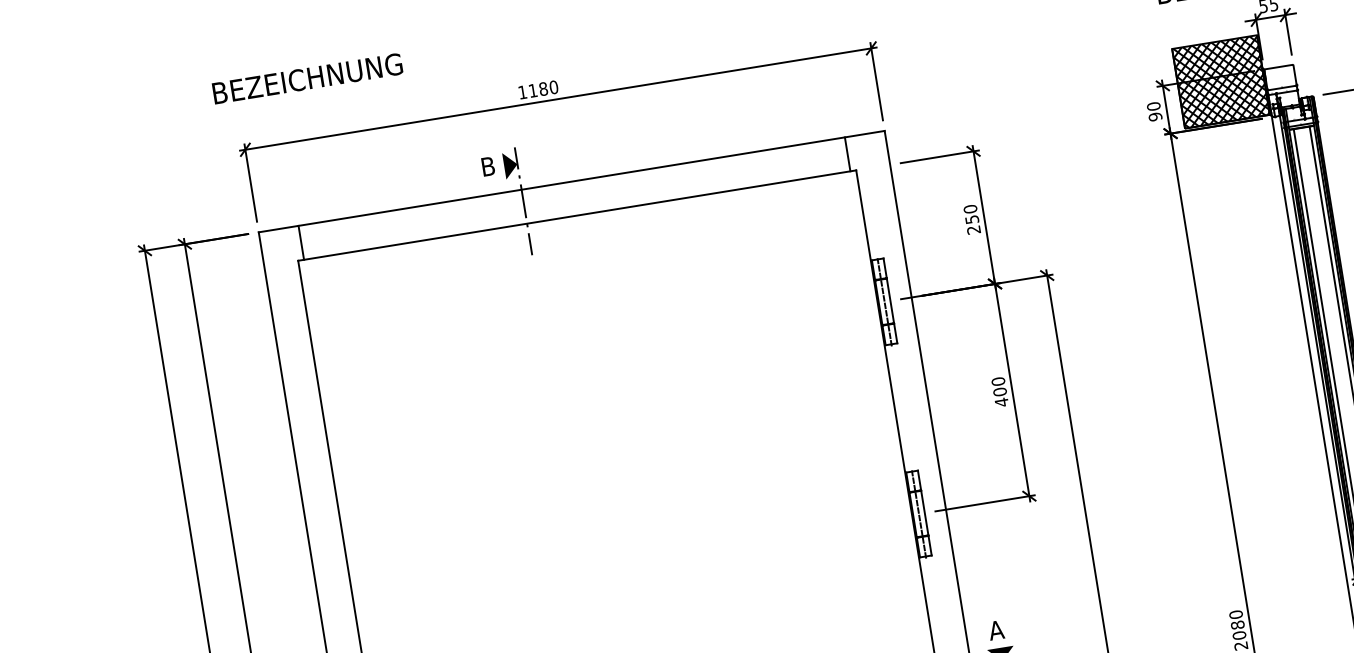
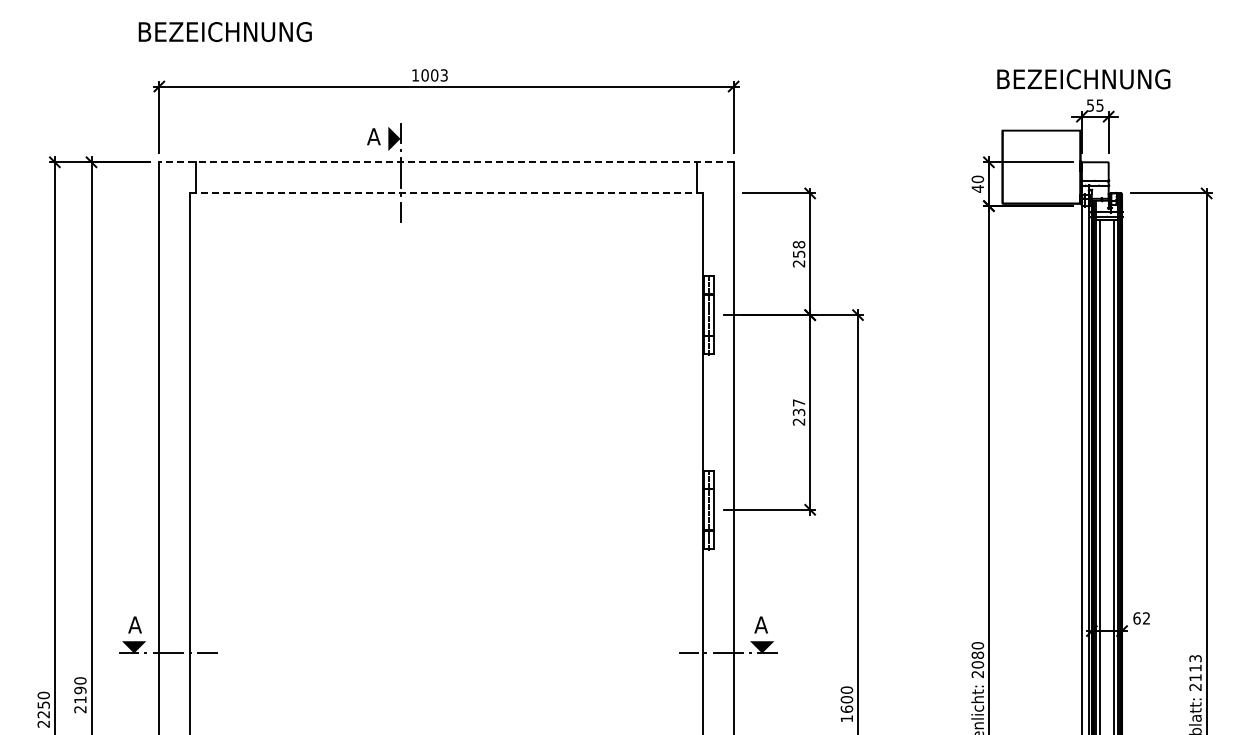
hatch: (1220, 81) -> (1041, 166), removed
text: (543, 89) -> (434, 75), 1180 -> 1003
text: (1155, 116) -> (977, 188), 90 -> 40
text: (487, 166) -> (373, 136), B -> A
line: (571, 181) -> (446, 162), solid -> dashed
text: (969, 209) -> (798, 244), 250 -> 258
line: (577, 215) -> (446, 193), solid -> dashed
text: (999, 392) -> (798, 412), 400 -> 237

